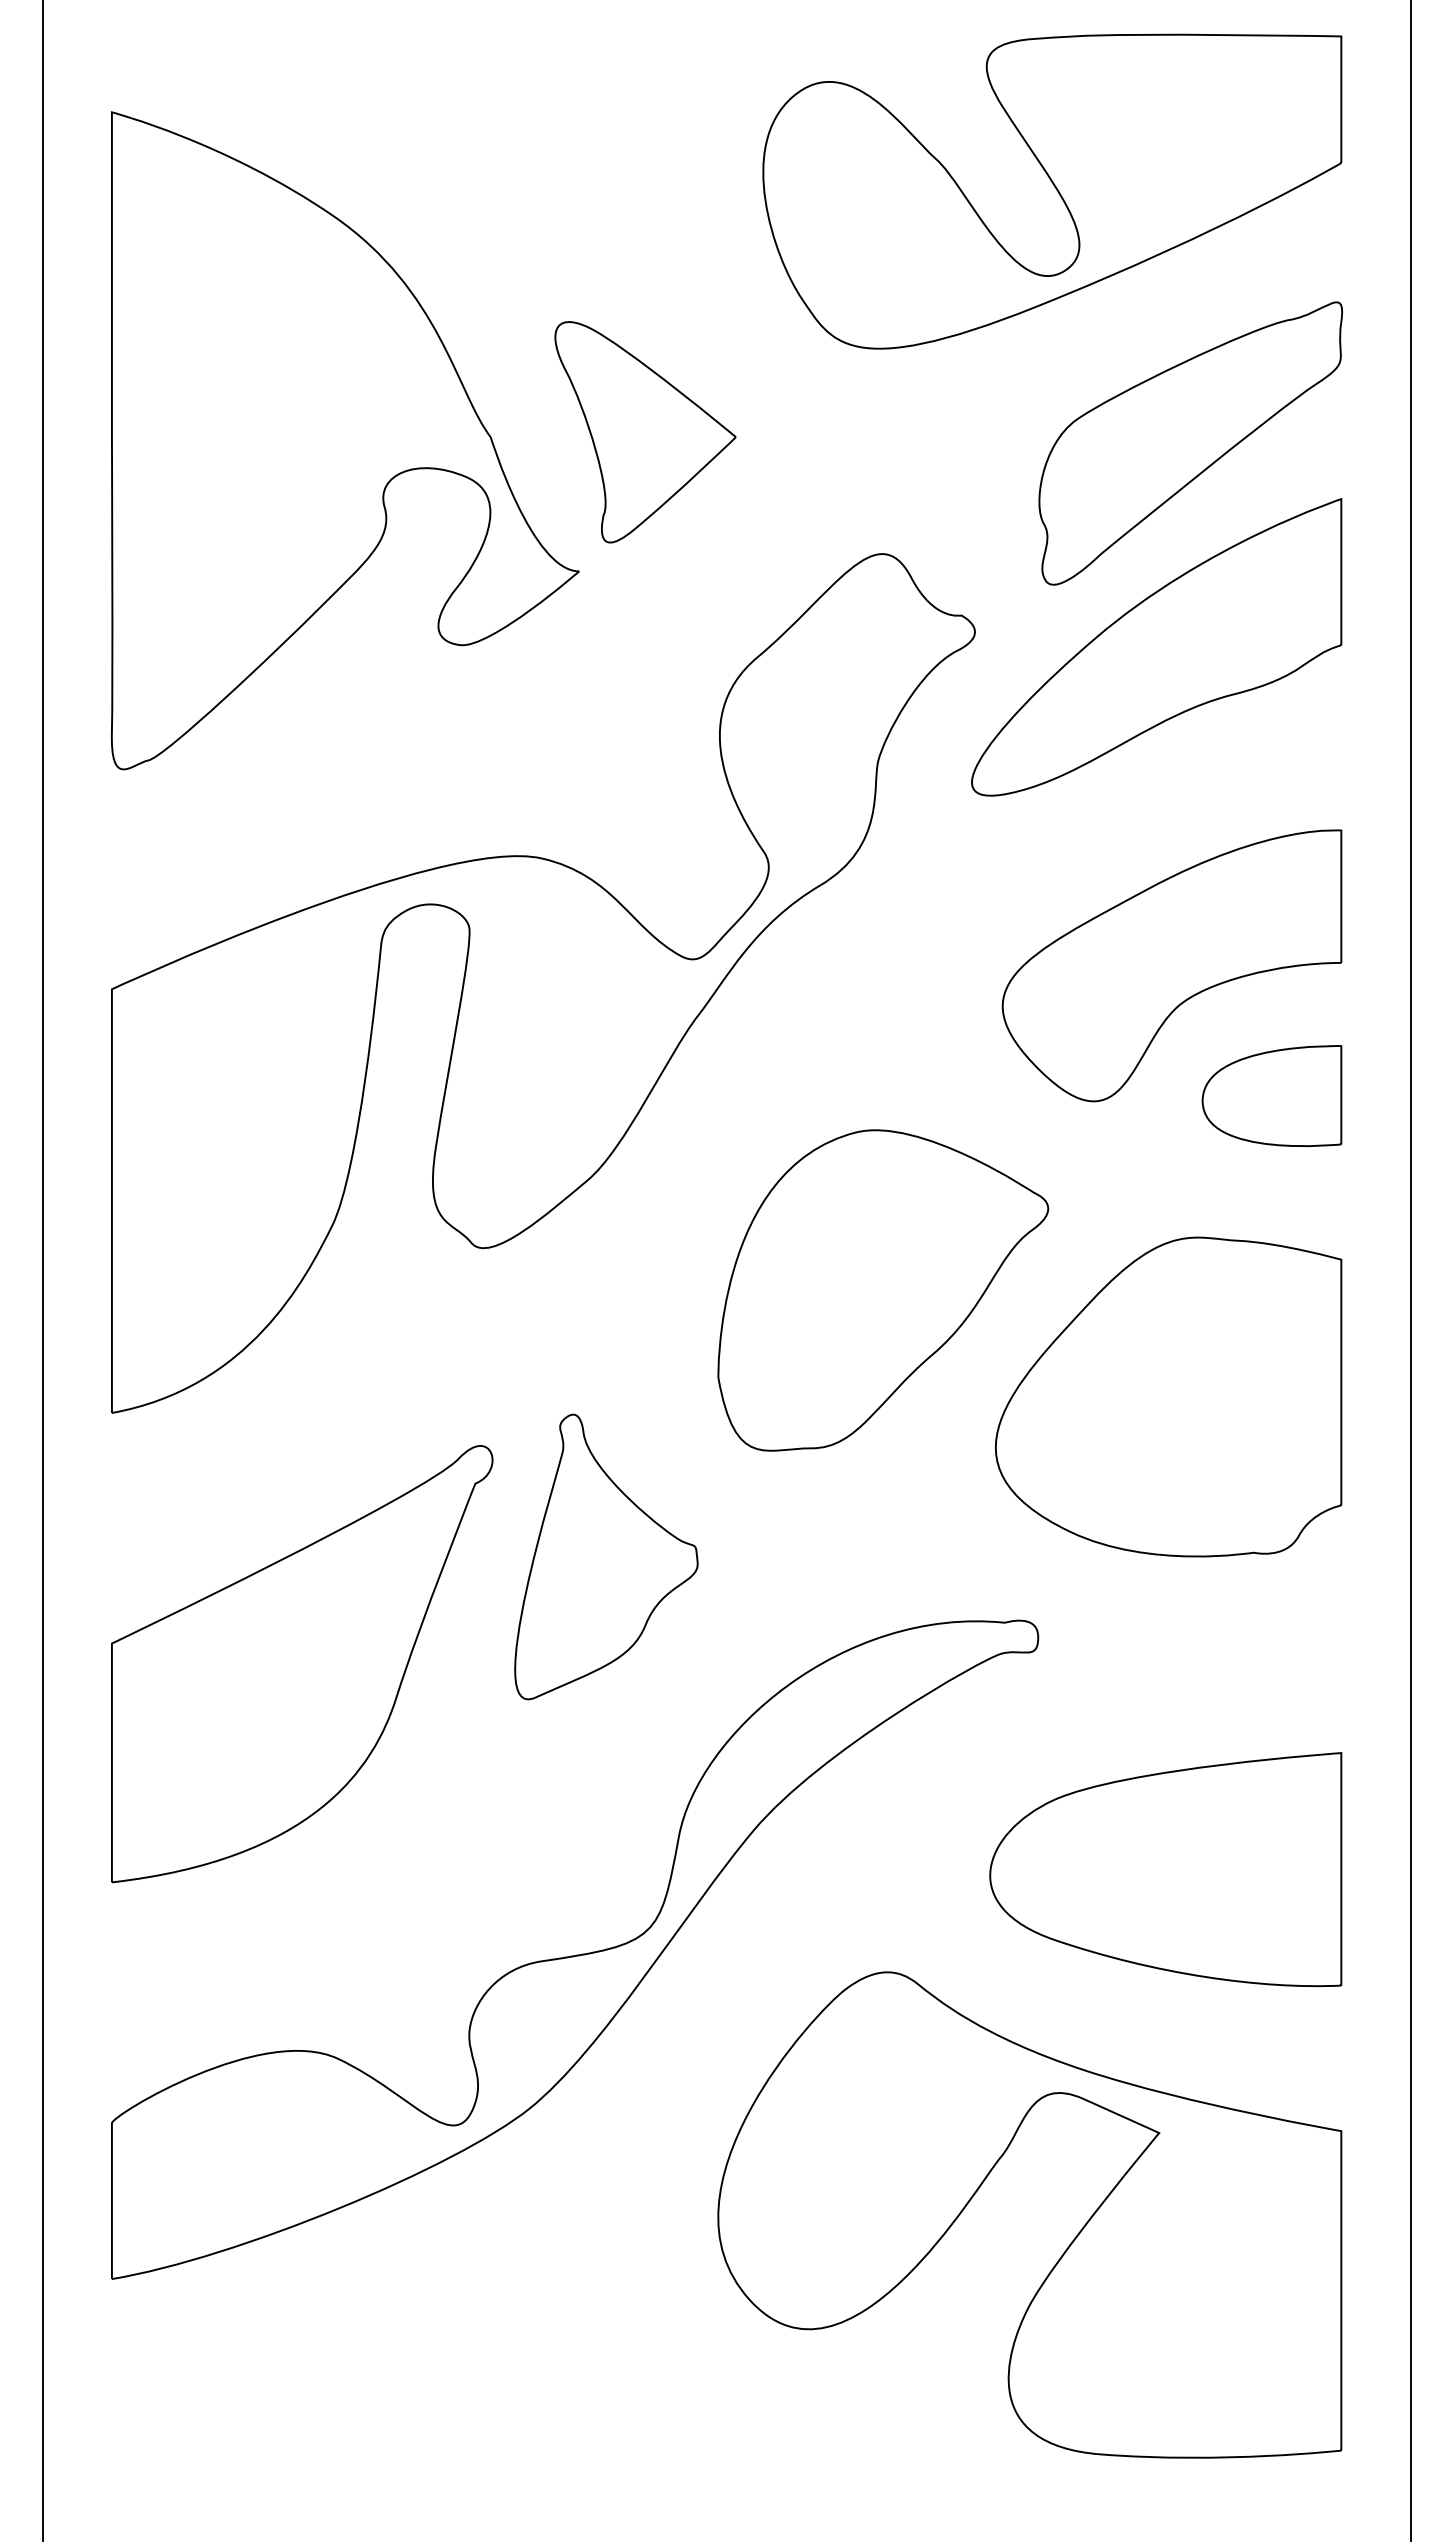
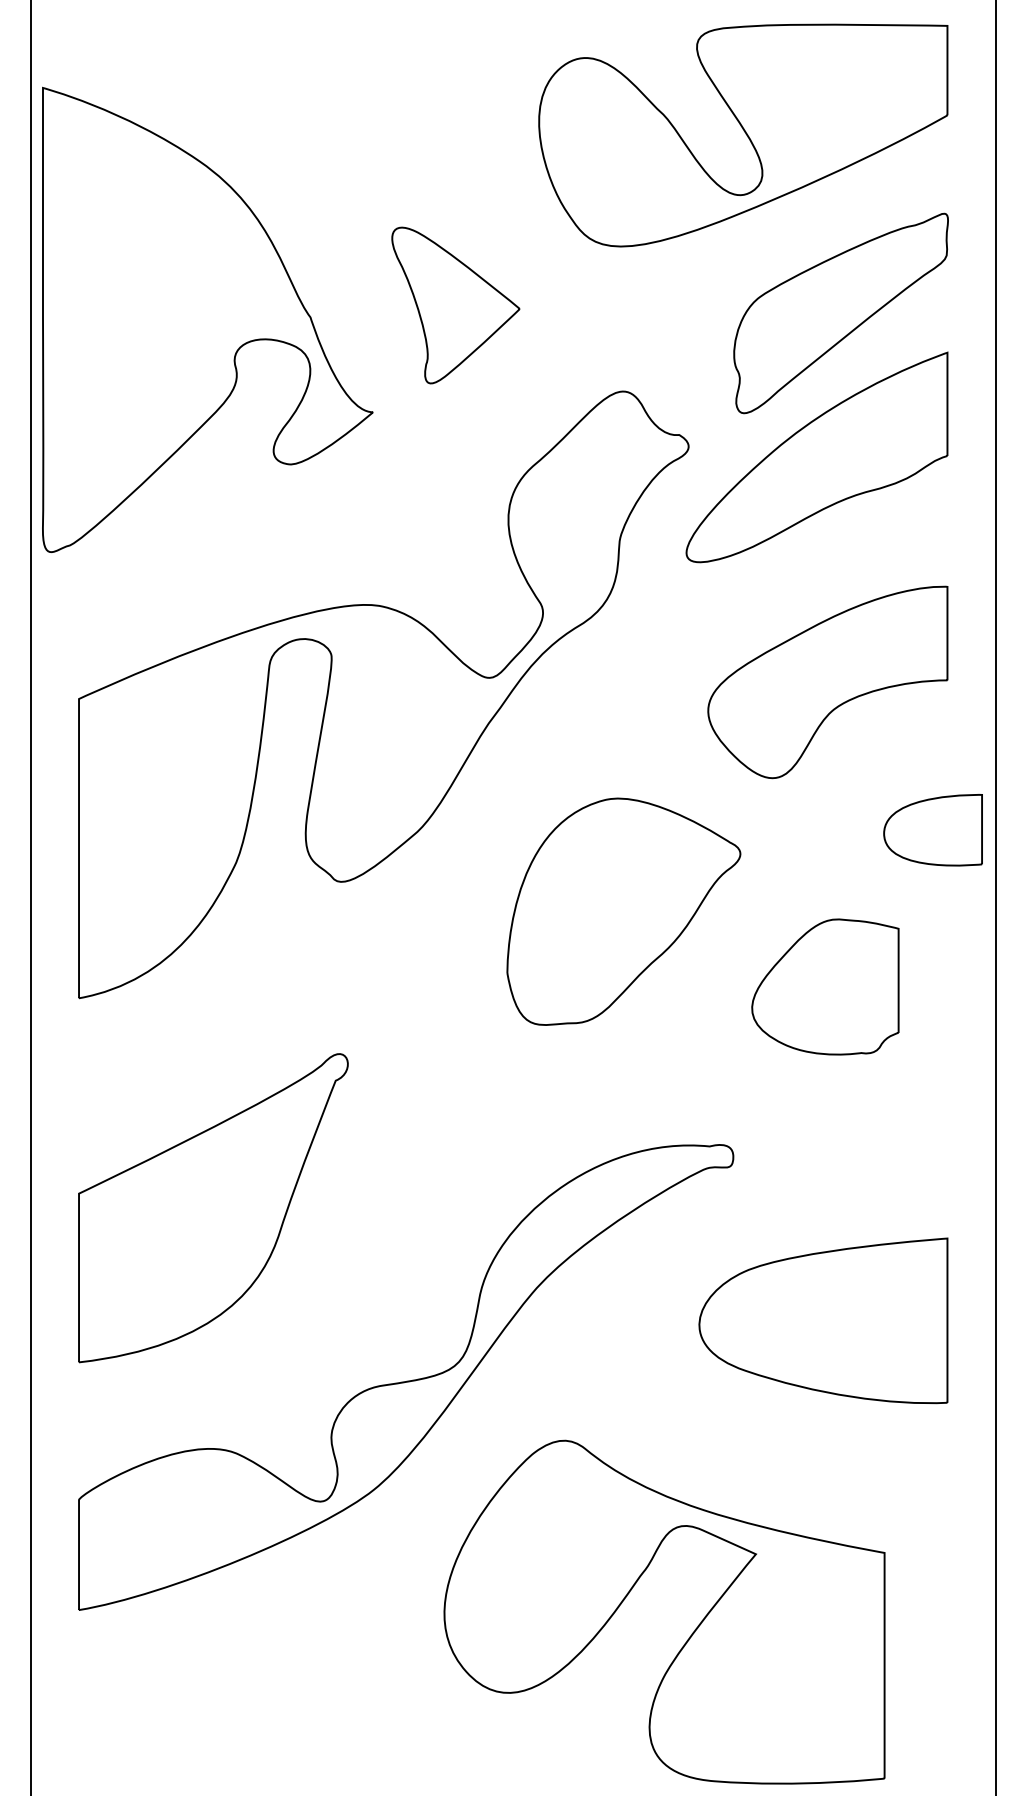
part: (344, 440) -> (207, 319), moved
part: (1271, 1095) -> (932, 829), moved
part: (1168, 1396) -> (825, 986), size x0.6
part: (606, 1556) -> (428, 1099), removed
part: (302, 1664) -> (213, 1208), moved
part: (1068, 2245) -> (691, 1633), moved

